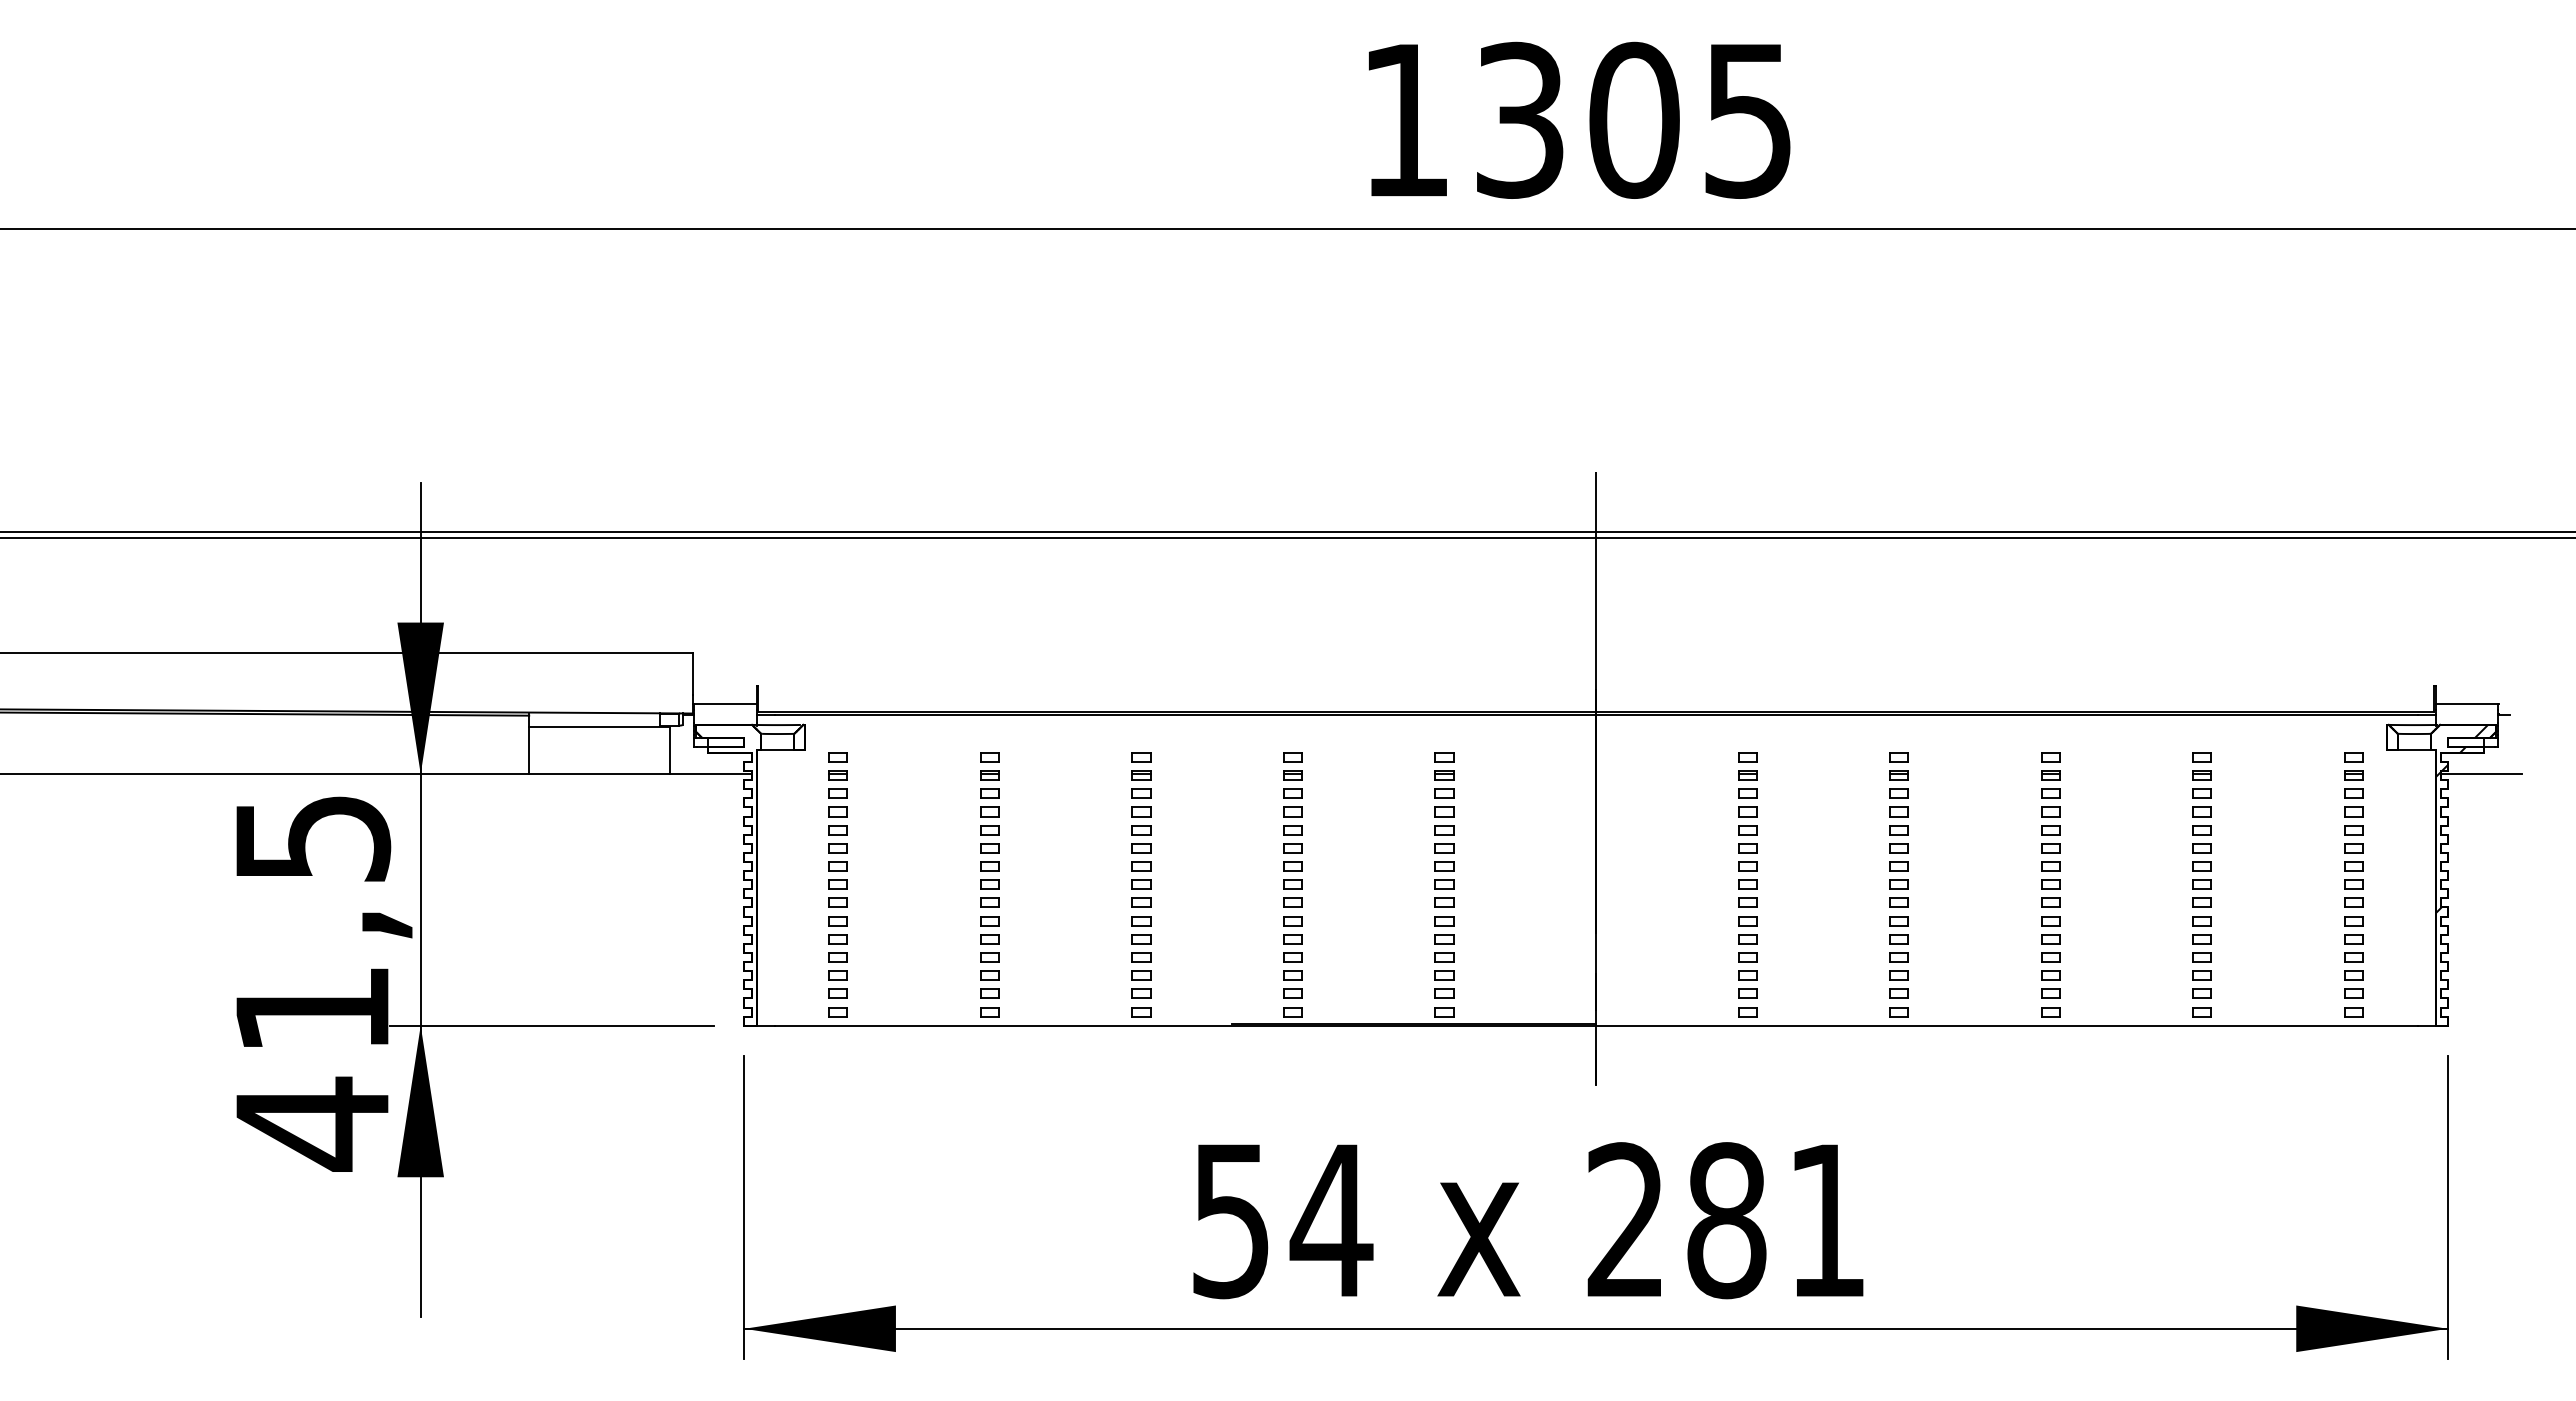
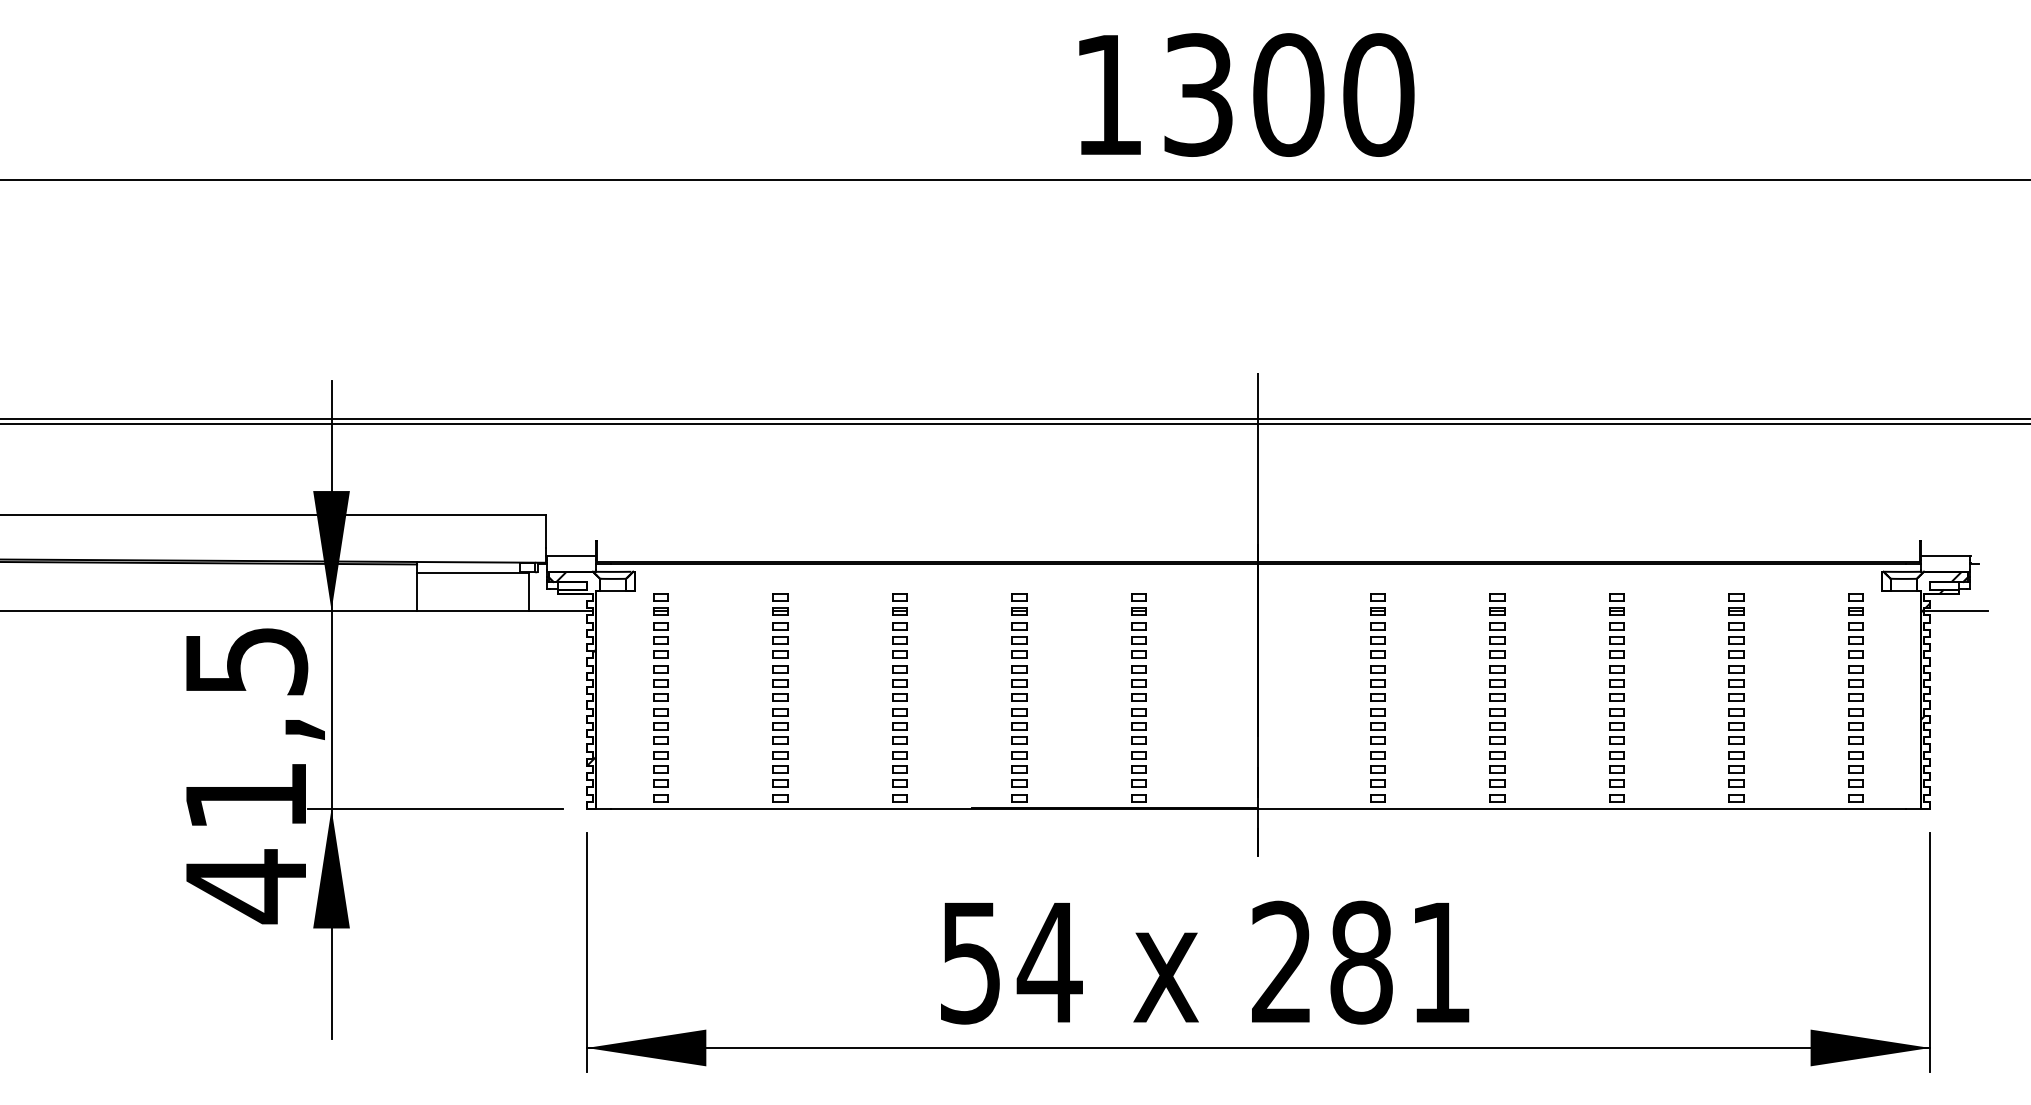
text: (1748, 119) -> (1378, 94), 1305 -> 1300
hatch: (730, 847) -> (575, 668), added

